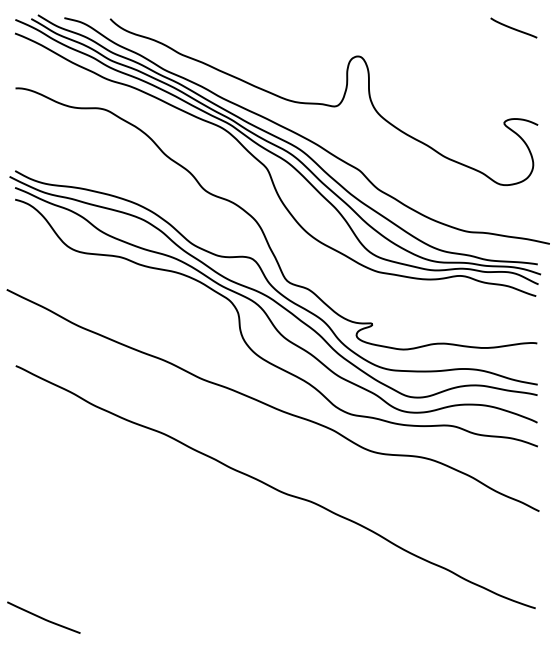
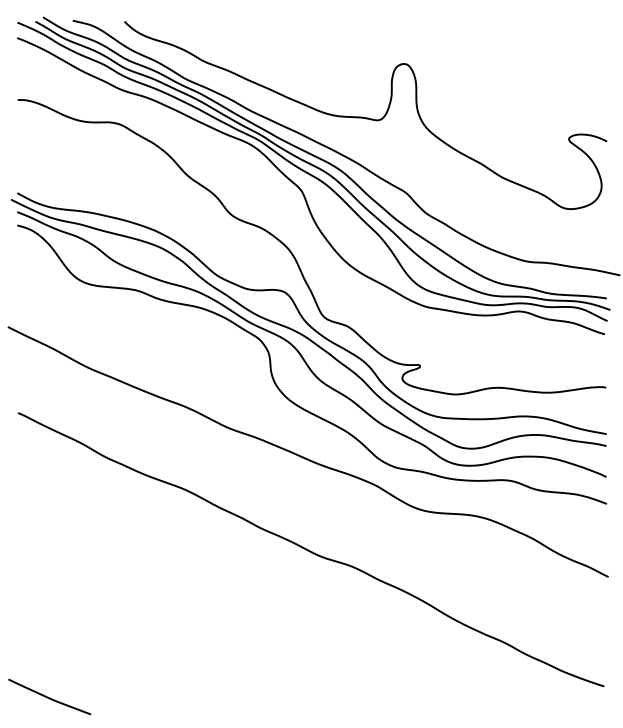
curve: (513, 27) -> (579, 31), removed

